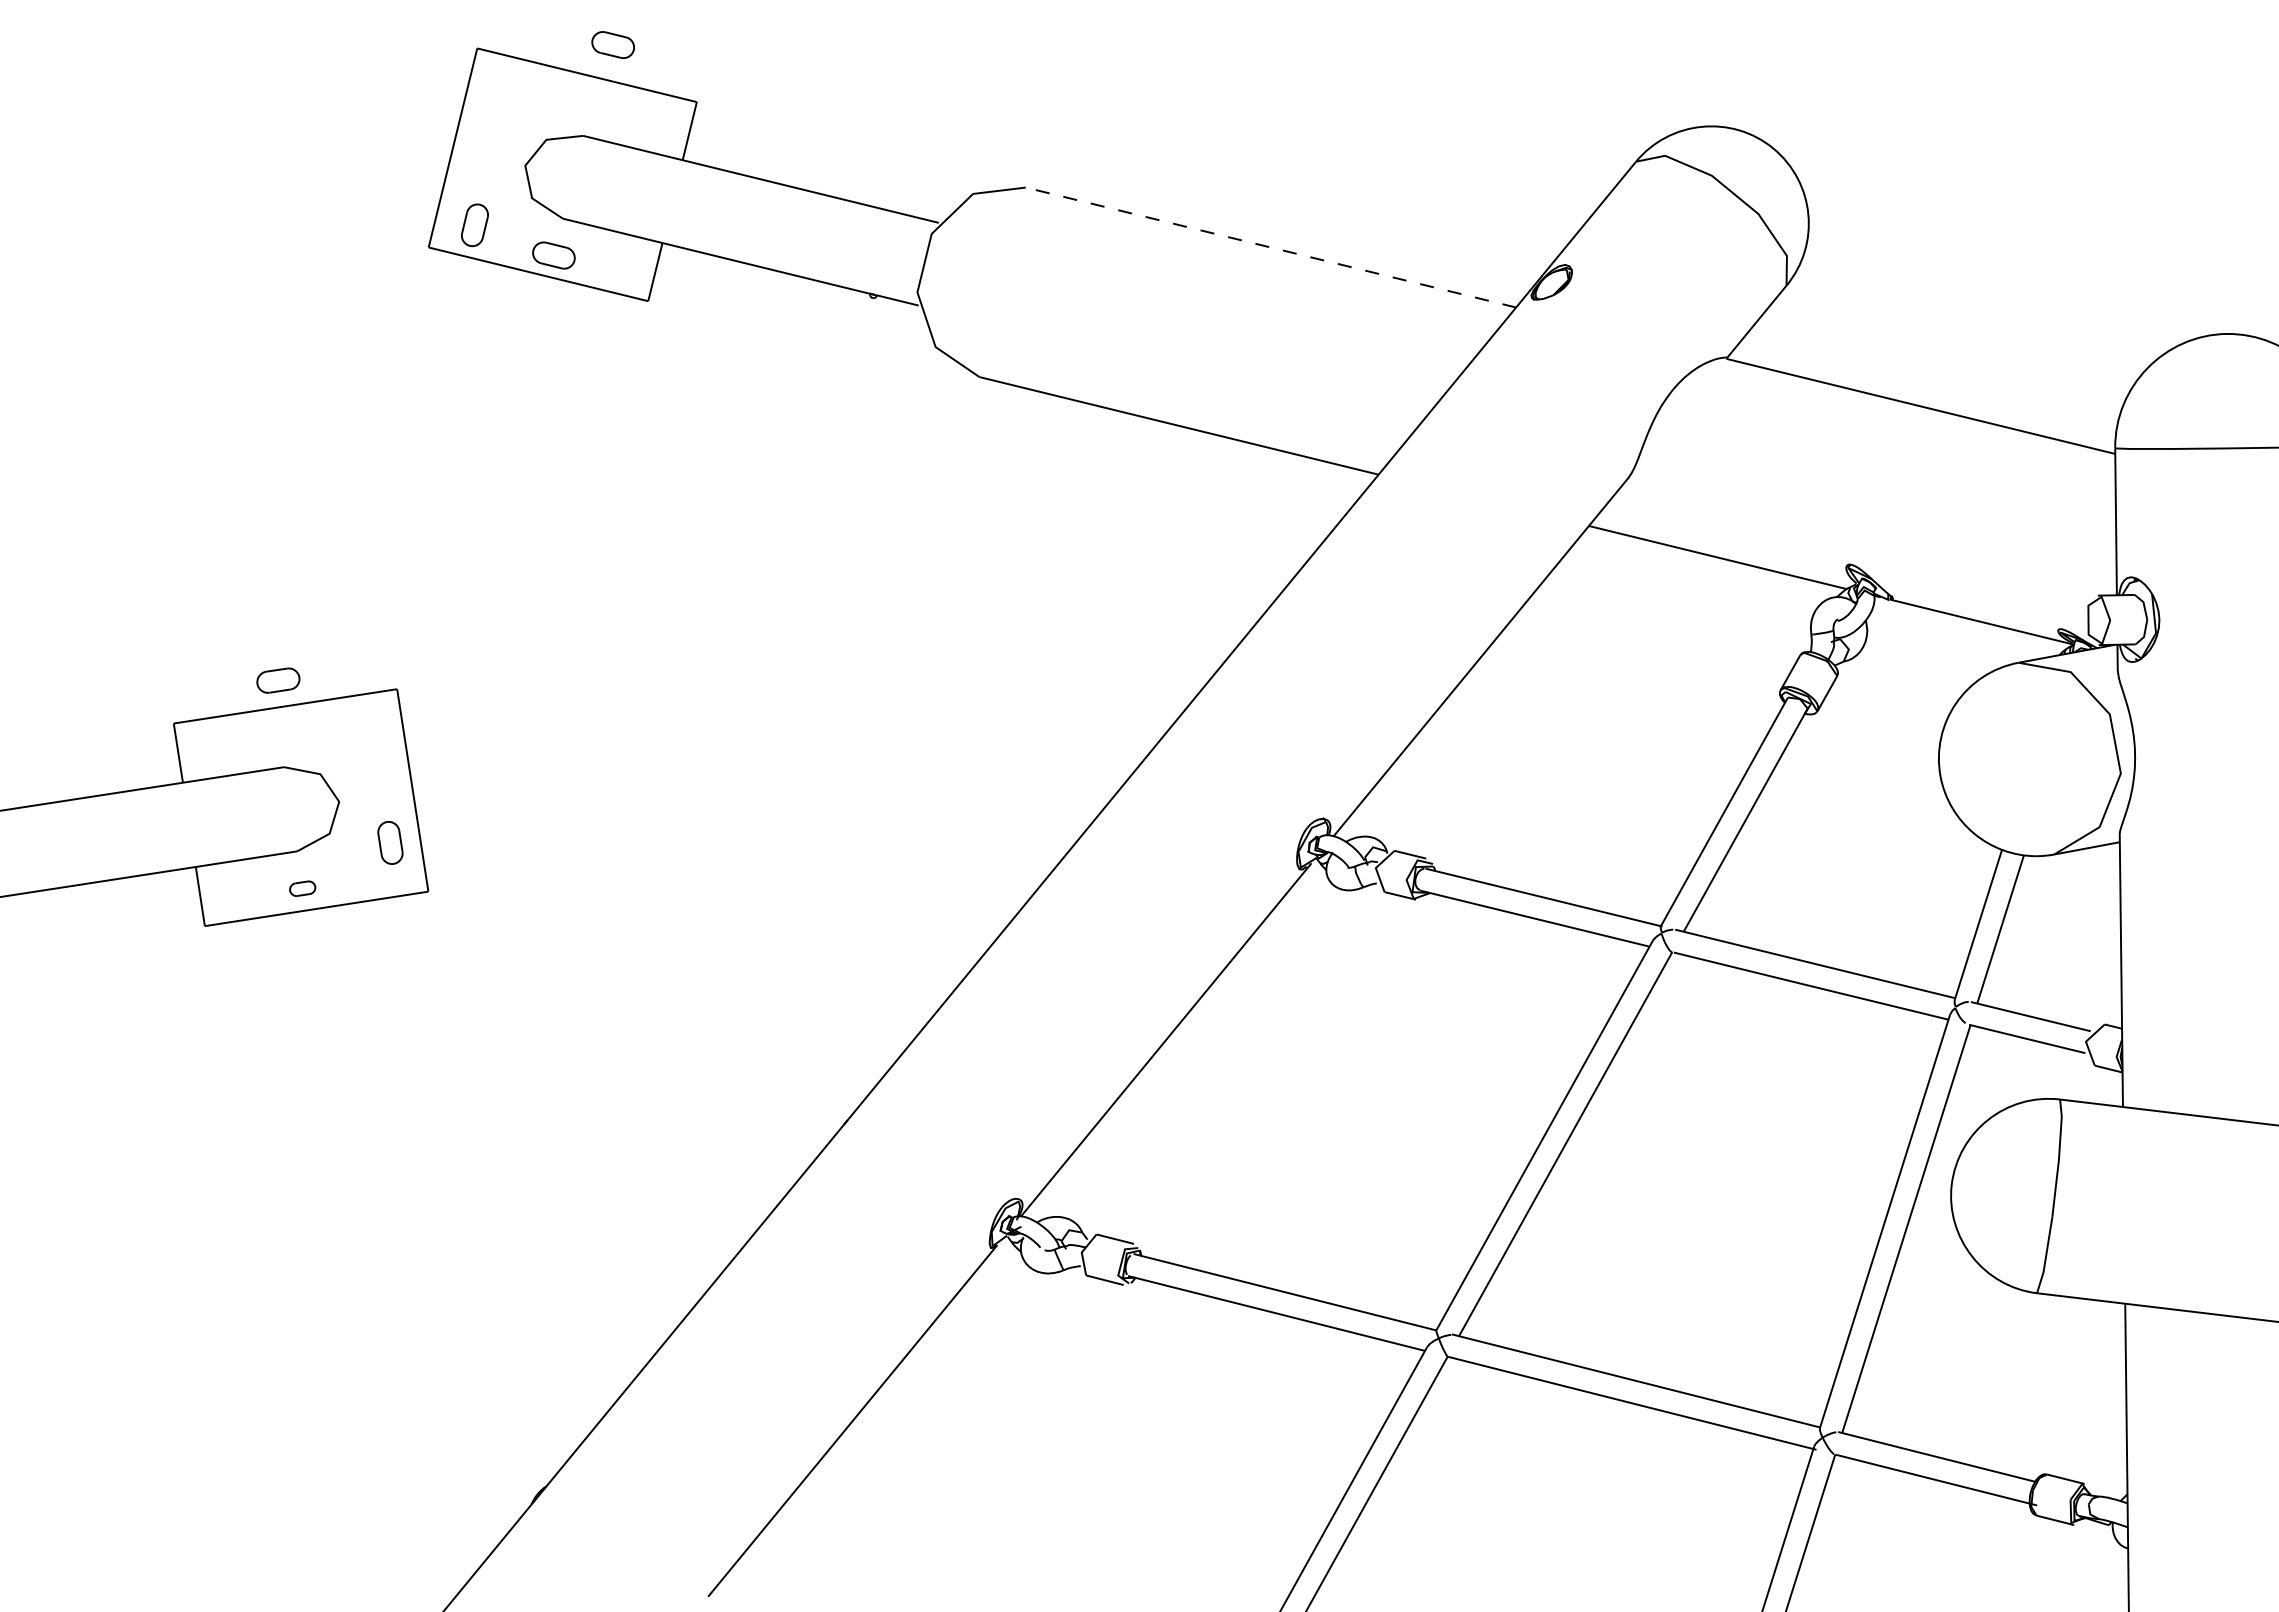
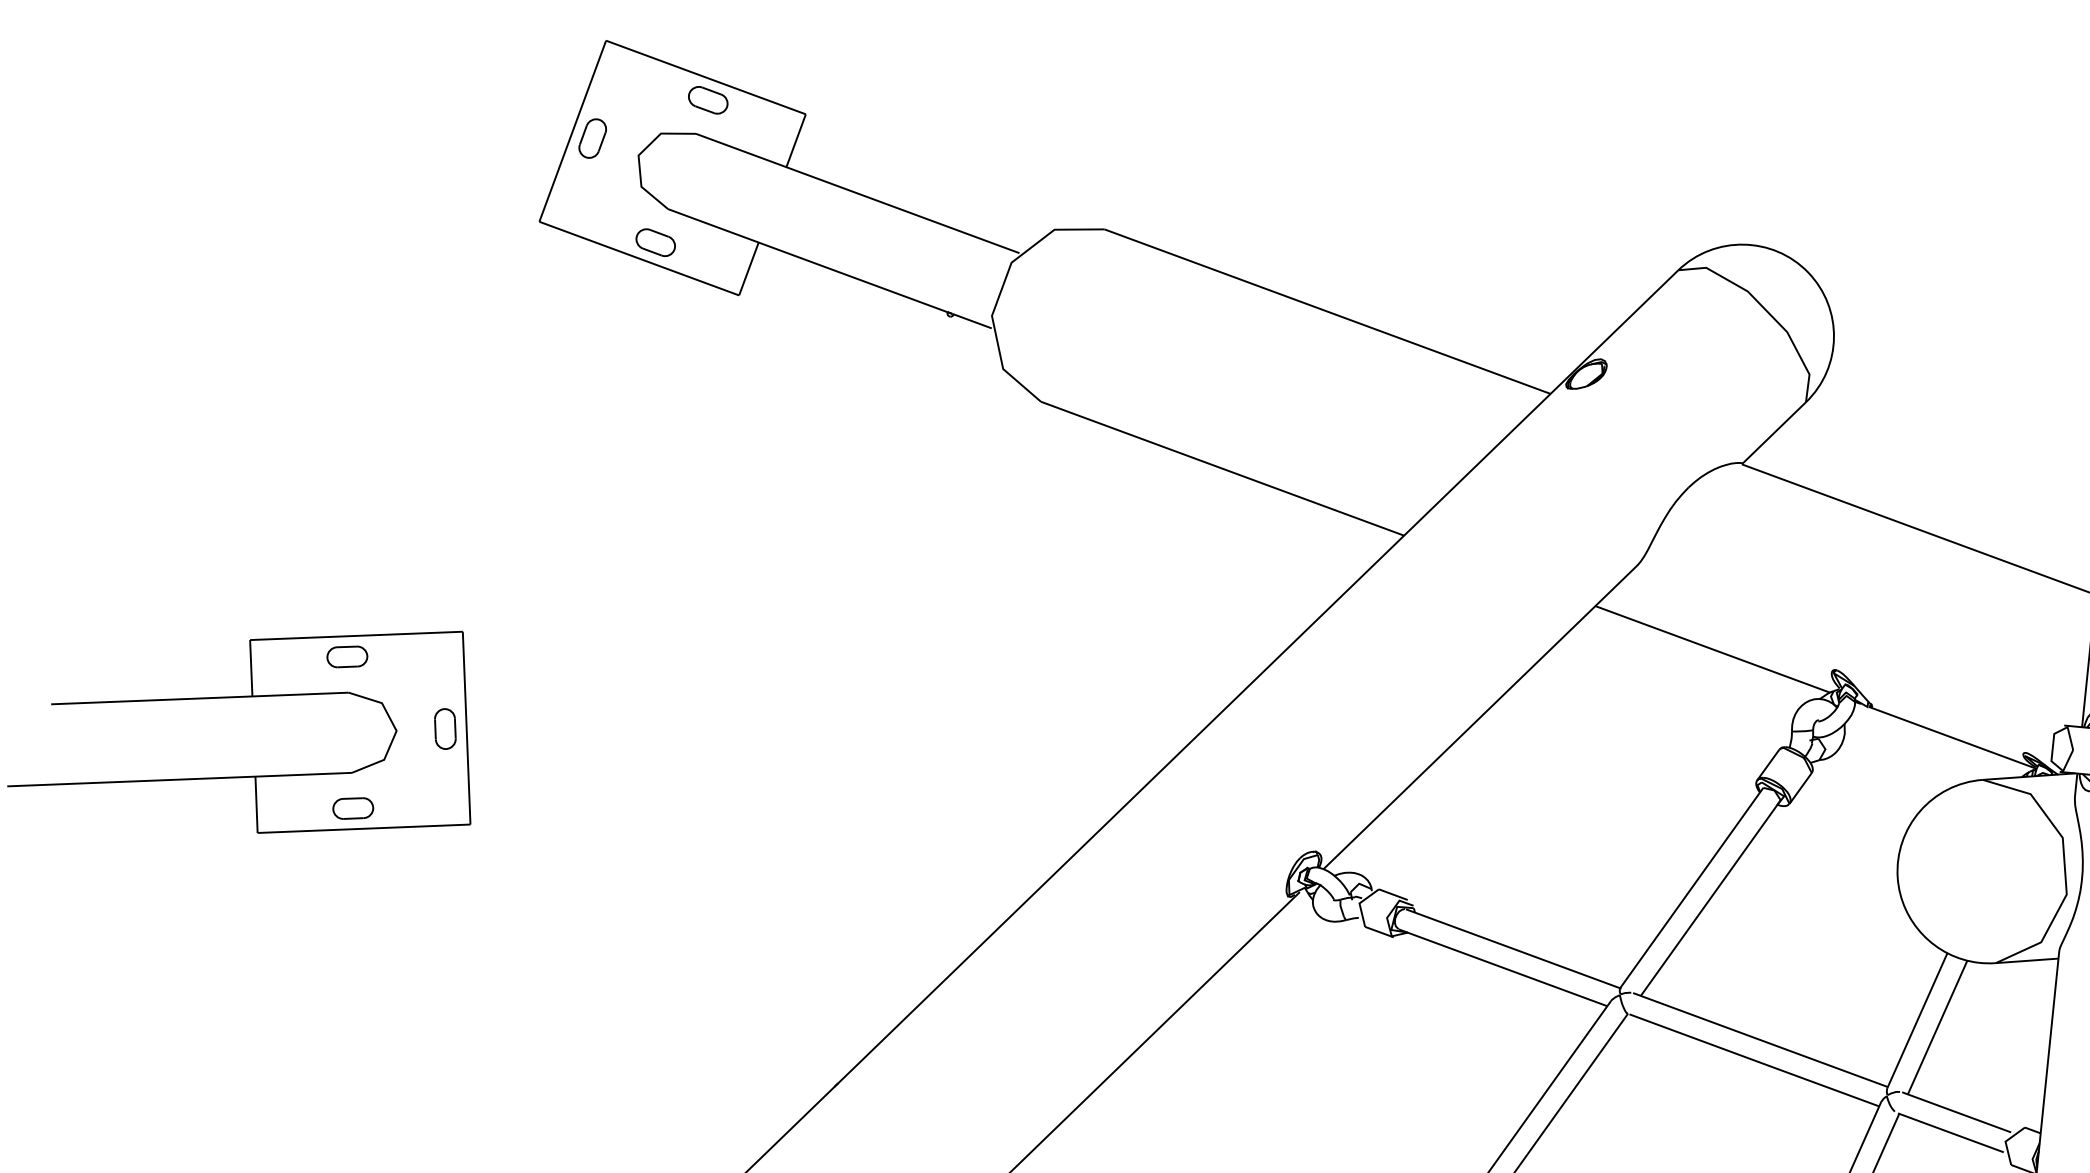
part: (612, 44) -> (707, 99), moved
part: (474, 224) -> (592, 137), moved
line: (1270, 247) -> (1327, 311), dashed -> solid
part: (278, 680) -> (347, 656), moved
part: (390, 842) -> (445, 728), moved
part: (302, 888) -> (352, 808), size x1.67

